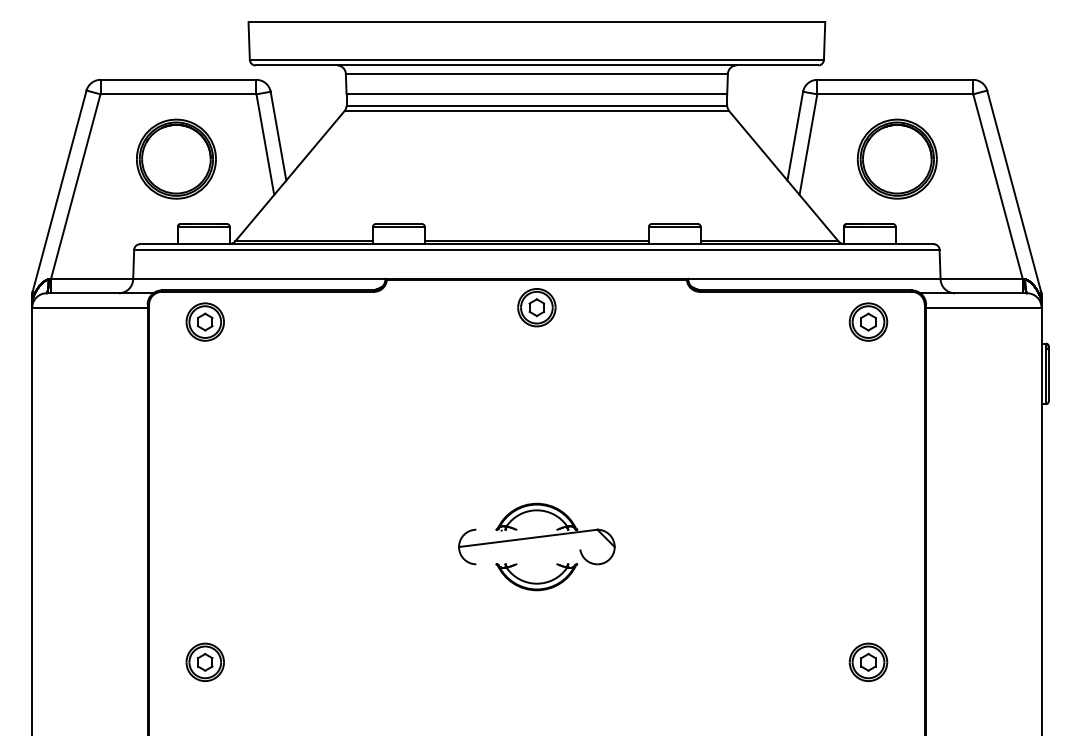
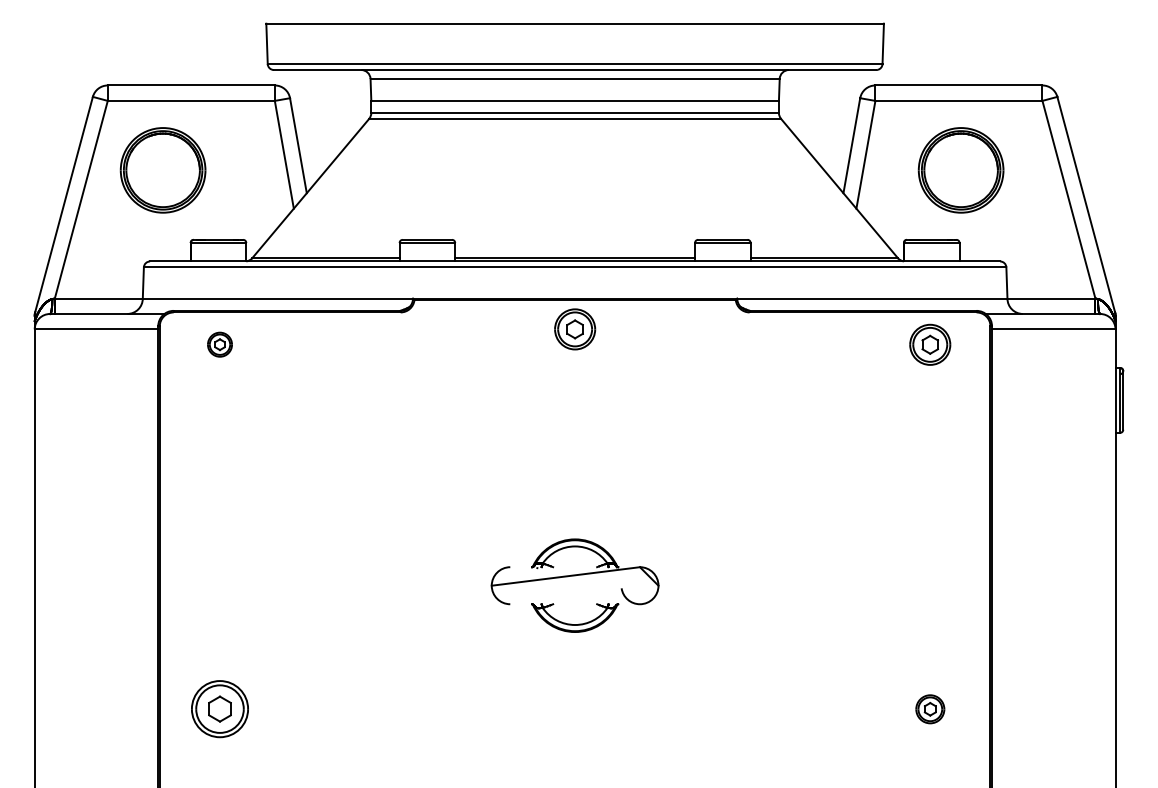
part: (175, 159) -> (162, 170), moved
part: (204, 321) -> (219, 344), size x0.6
part: (204, 662) -> (219, 709), size x1.4
part: (868, 662) -> (930, 709), size x0.7

